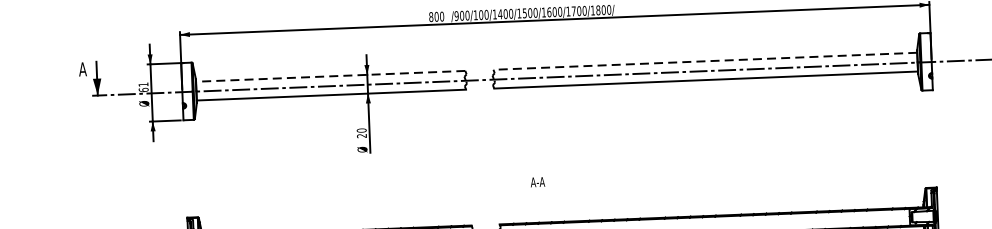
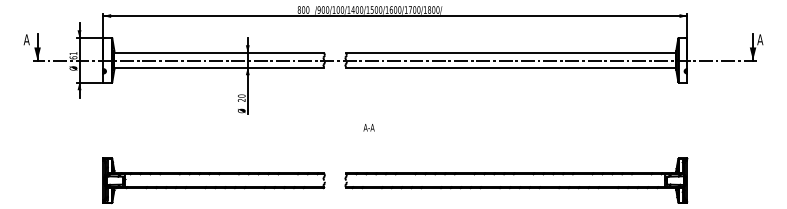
line: (704, 60) -> (510, 52), dashed -> solid
line: (330, 75) -> (219, 52), dashed -> solid
text: (537, 181) -> (368, 127), moved

